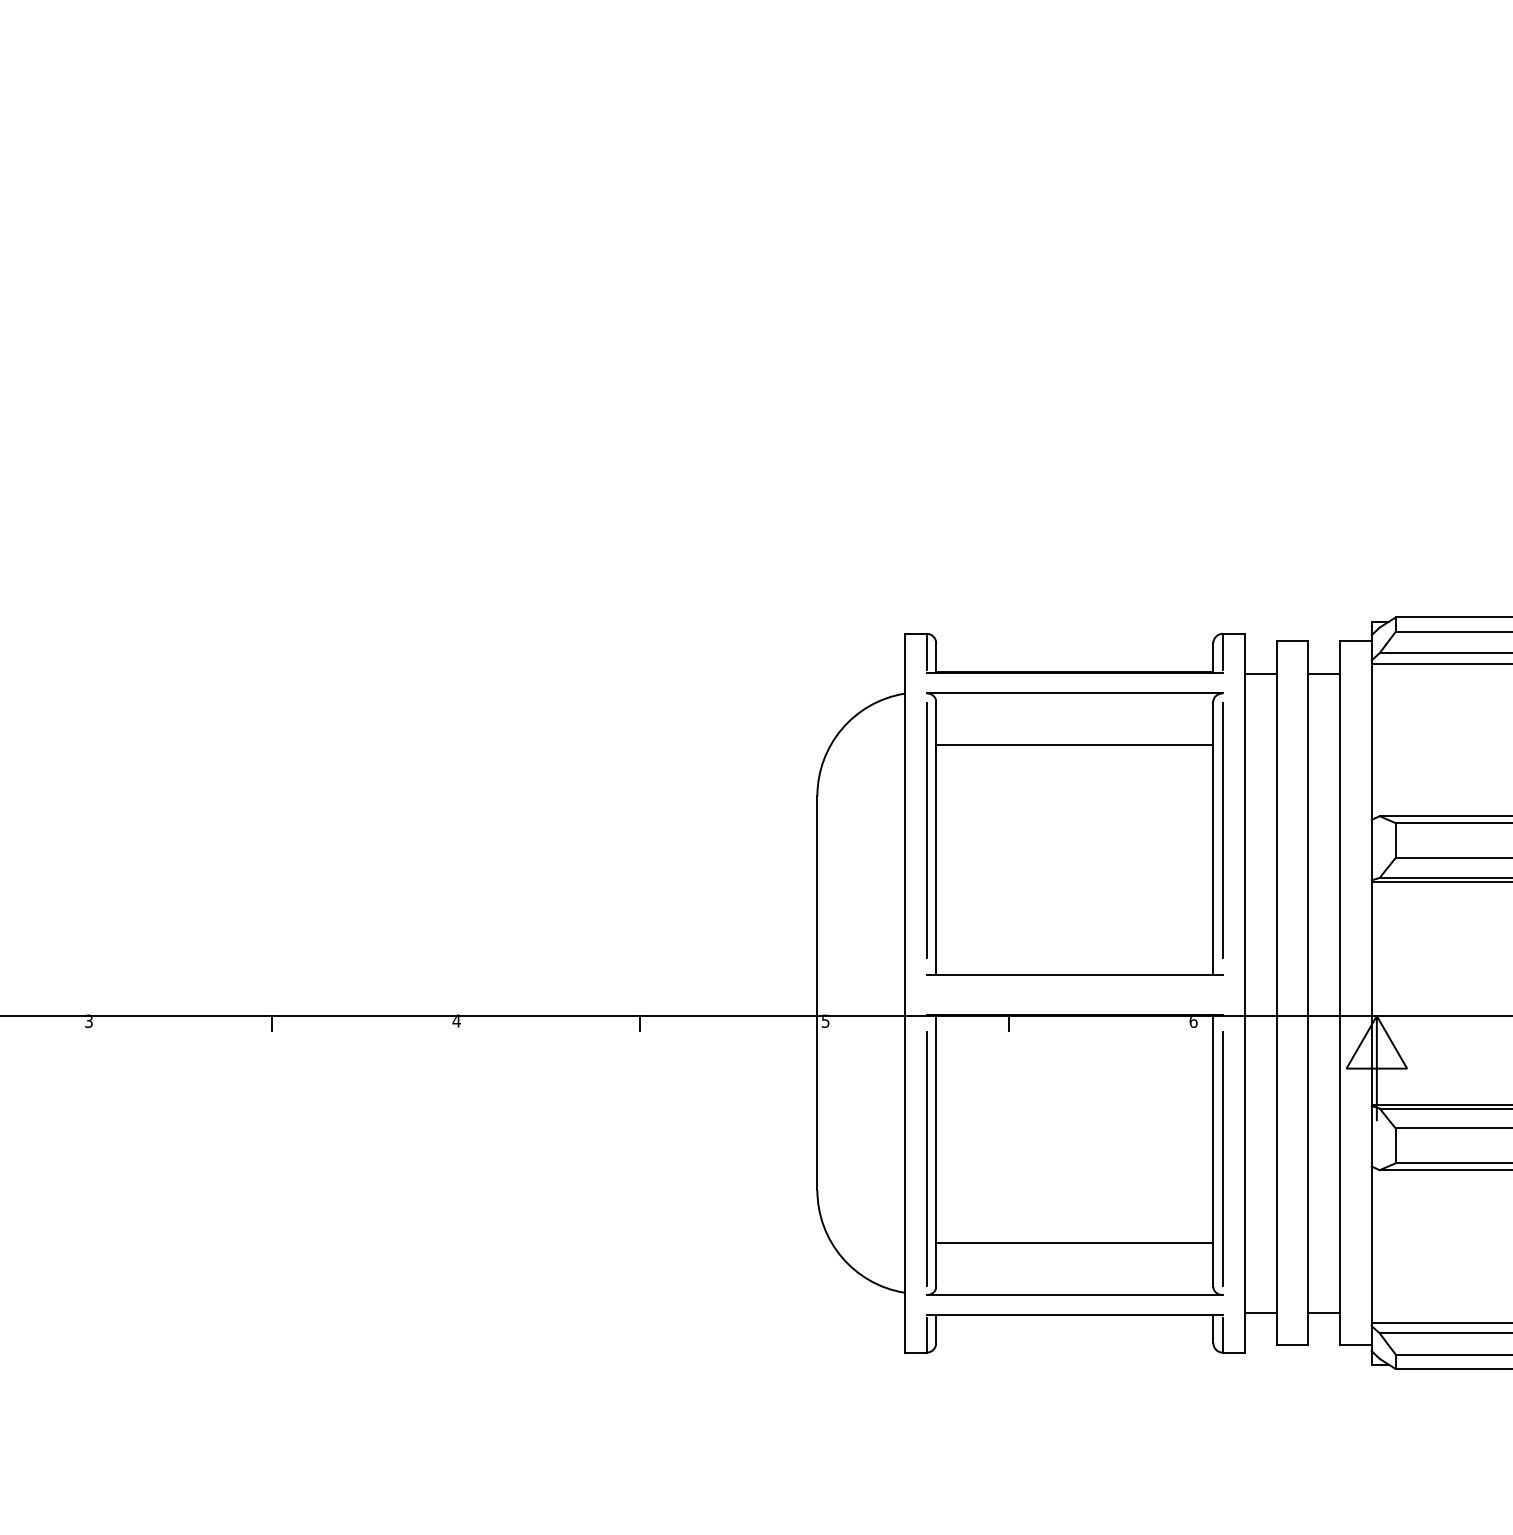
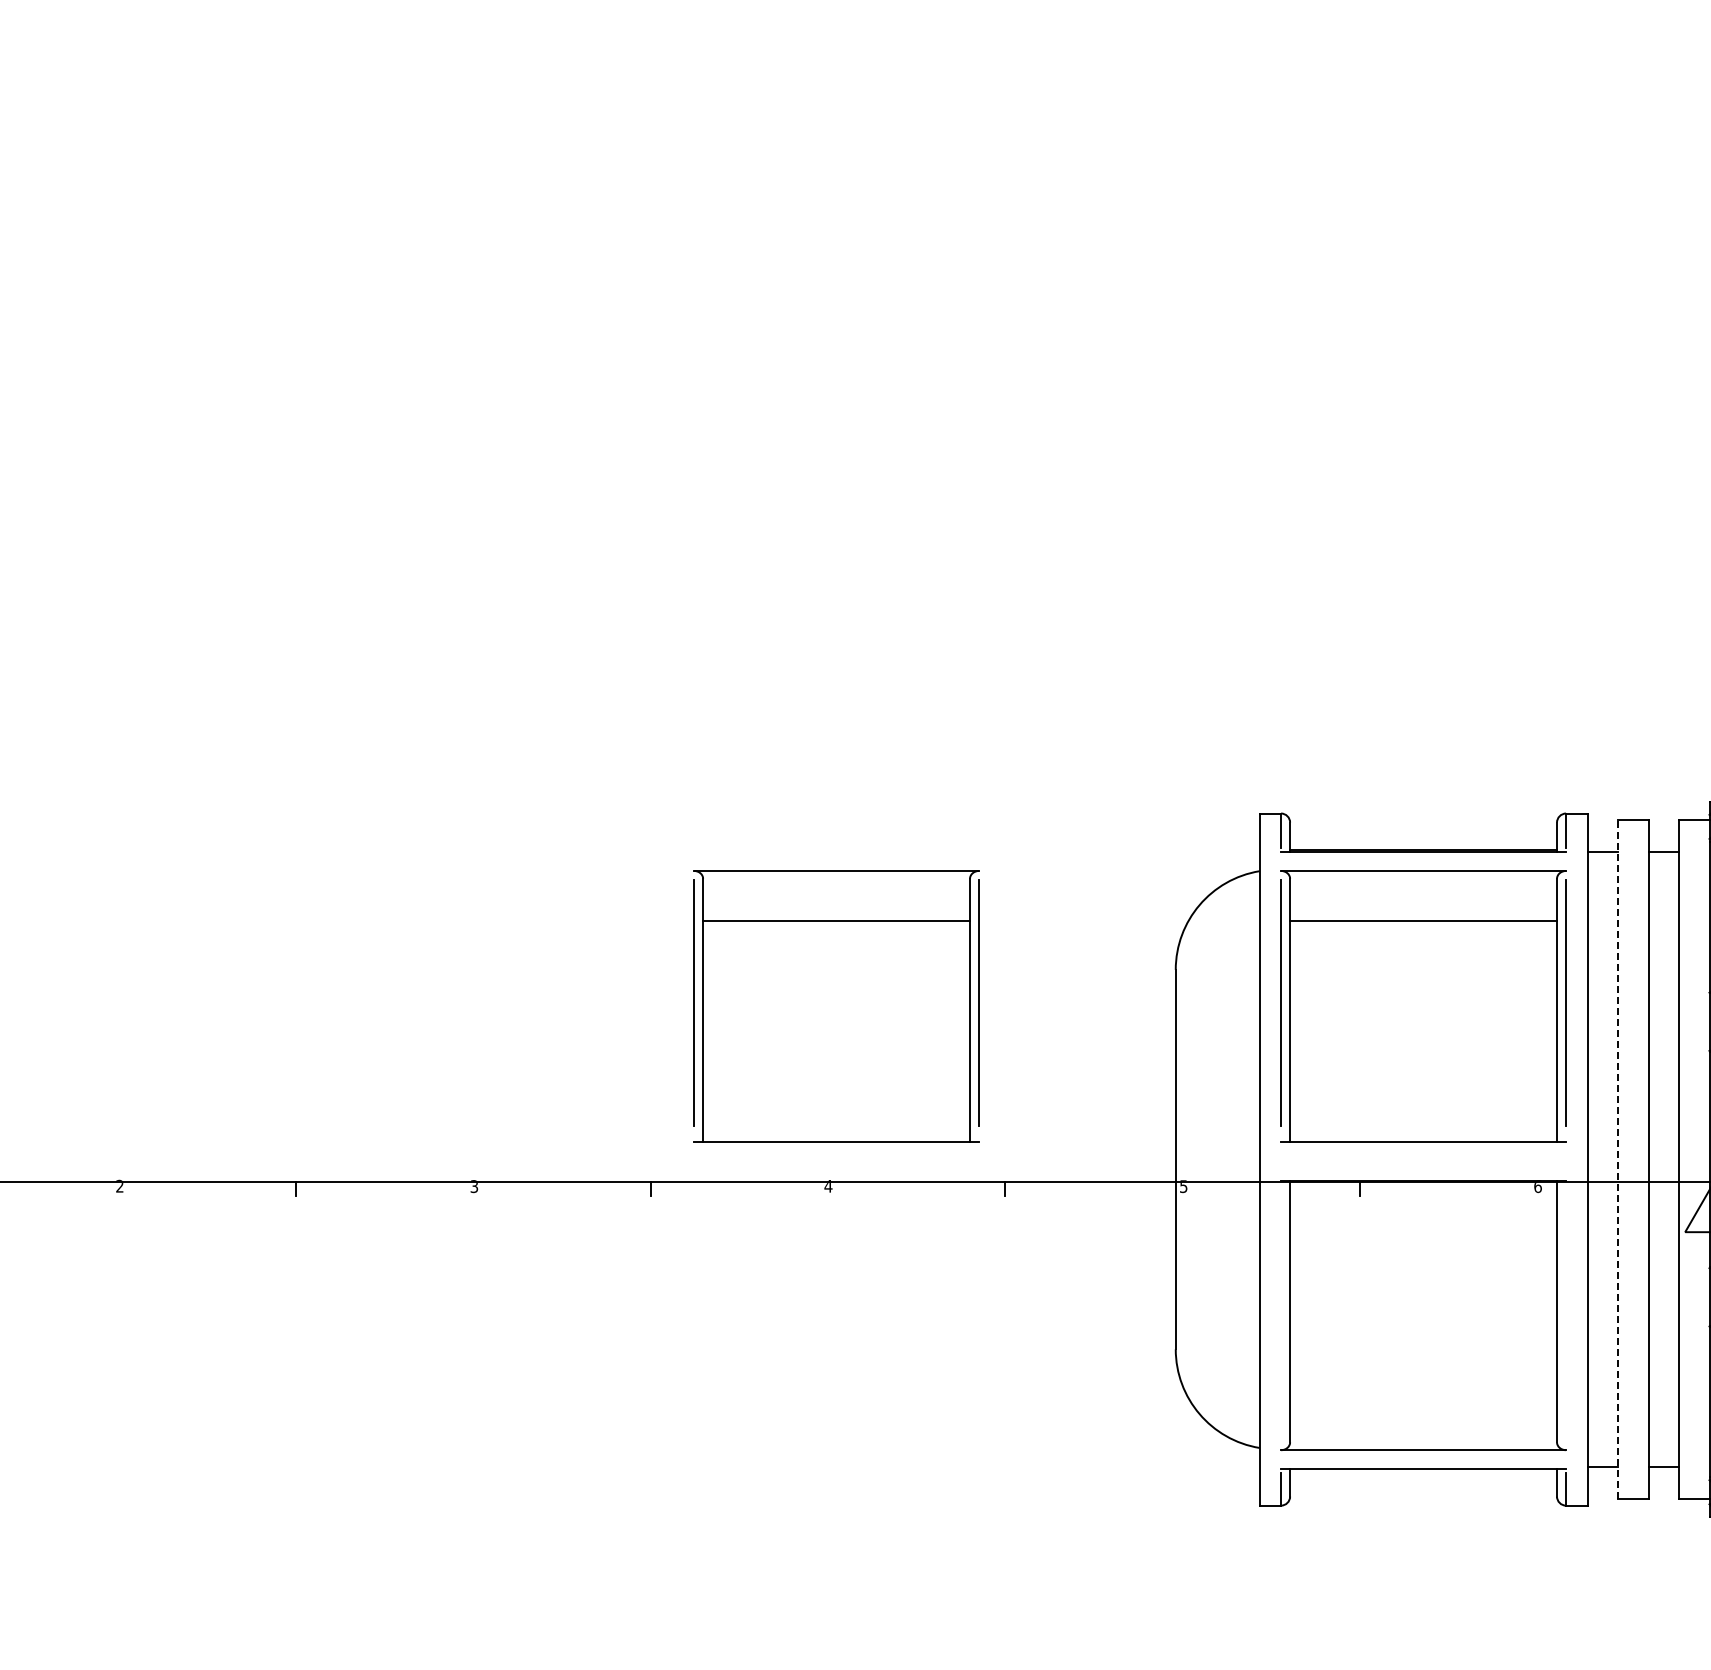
part: (465, 834) -> (836, 1006), added
line: (1277, 993) -> (1618, 1159), solid -> dashed
line: (927, 1158) -> (1281, 1318), removed
line: (1223, 1158) -> (1566, 1318), removed
line: (1074, 1243) -> (1423, 1400), removed

